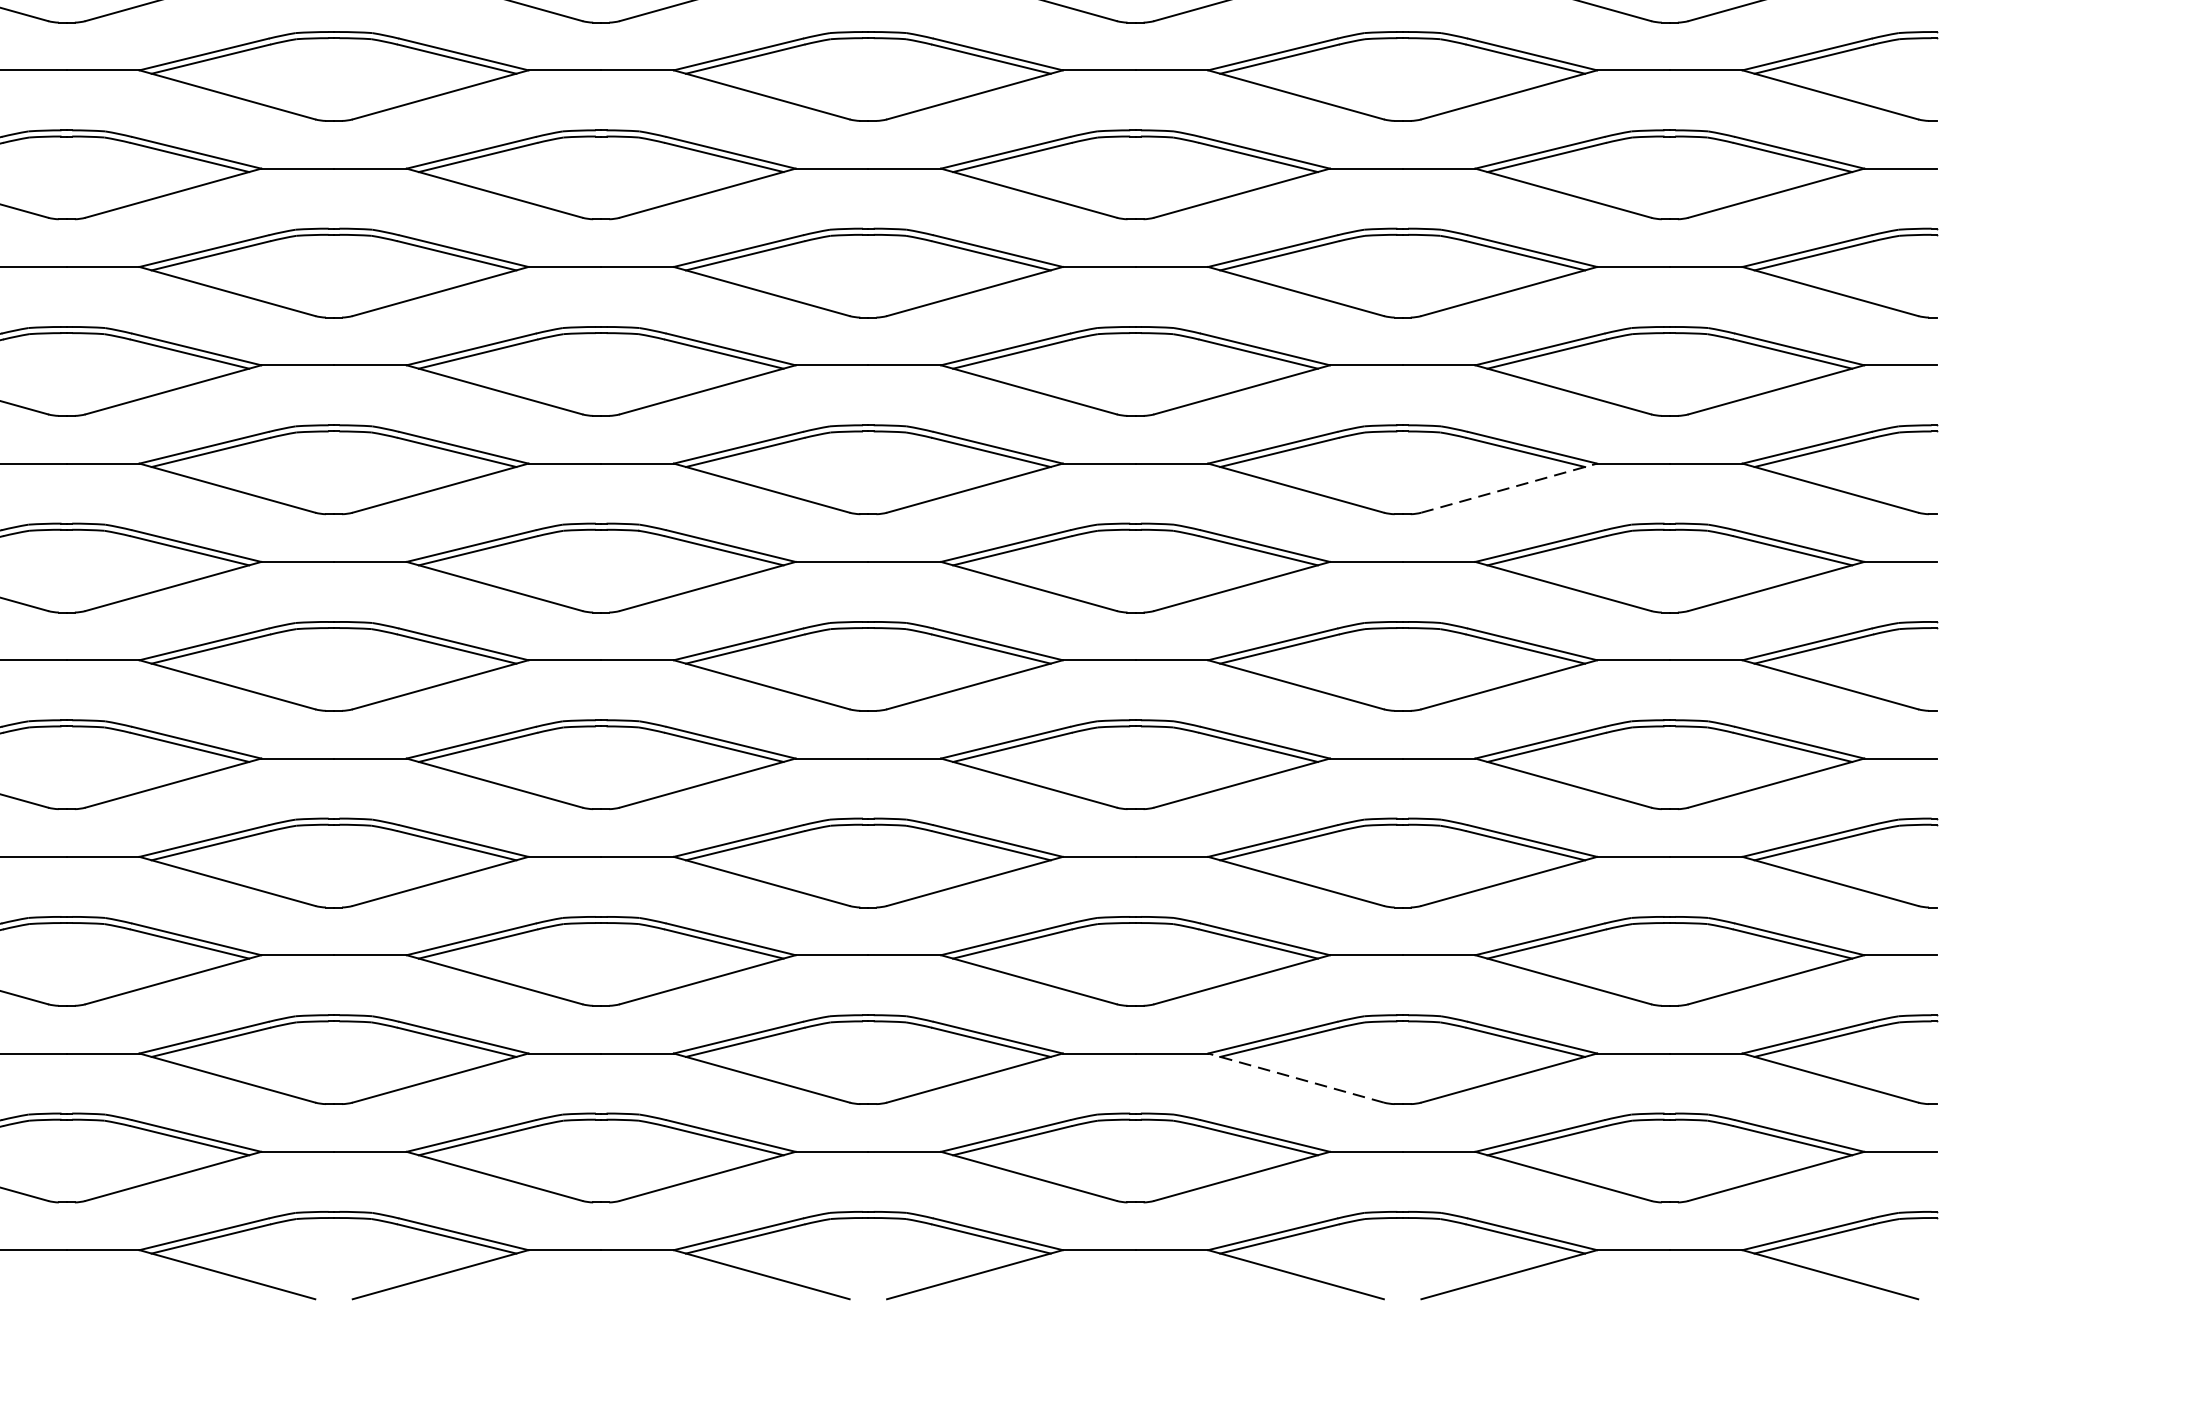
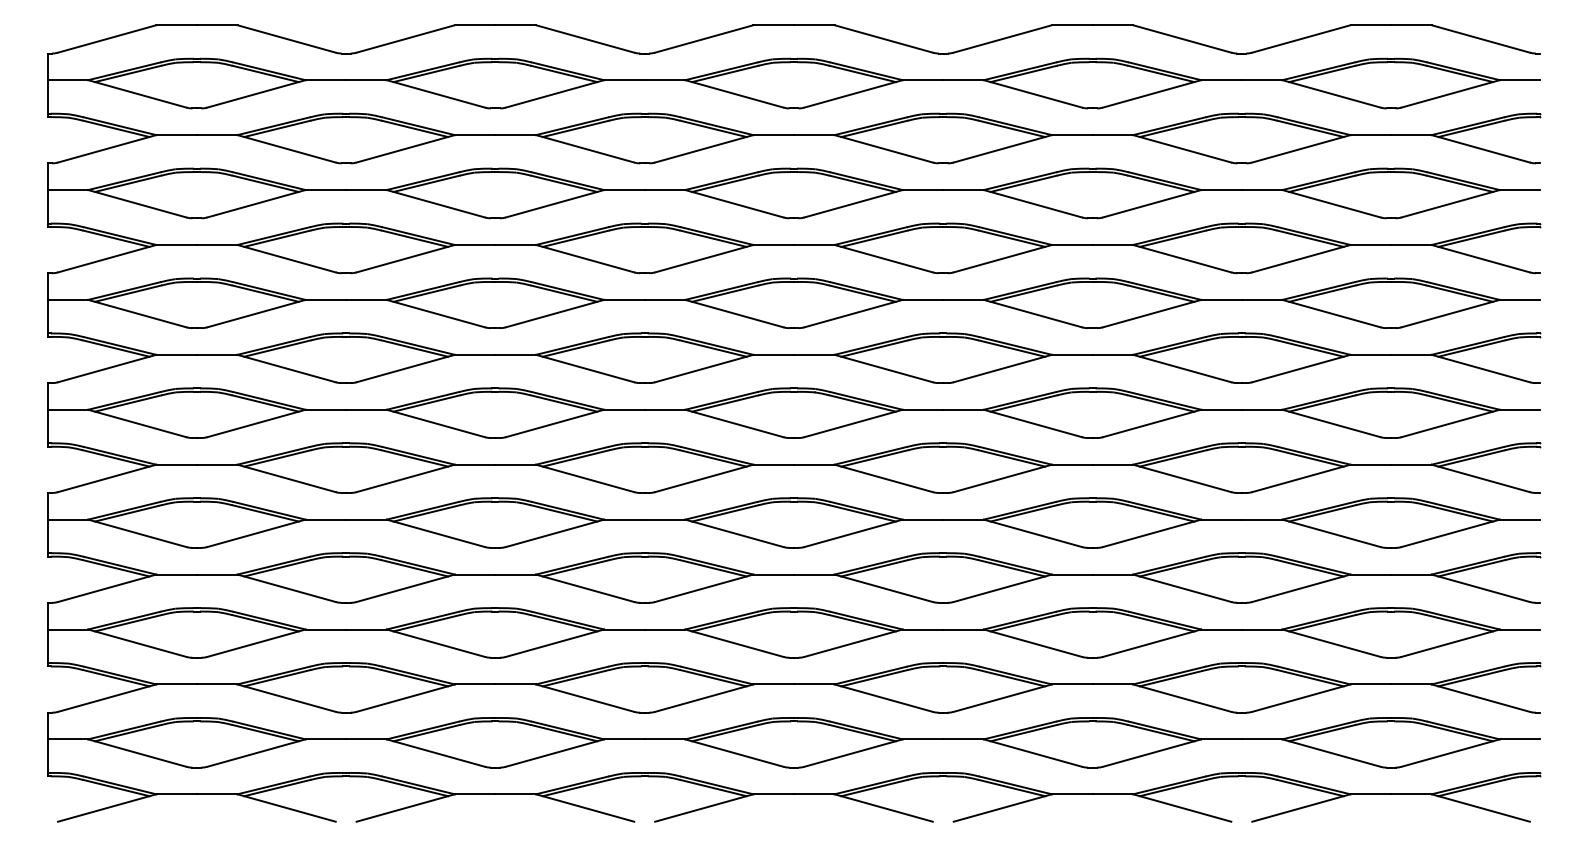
line: (1509, 488) -> (1301, 368), dashed -> solid
line: (1296, 1078) -> (1182, 698), dashed -> solid

